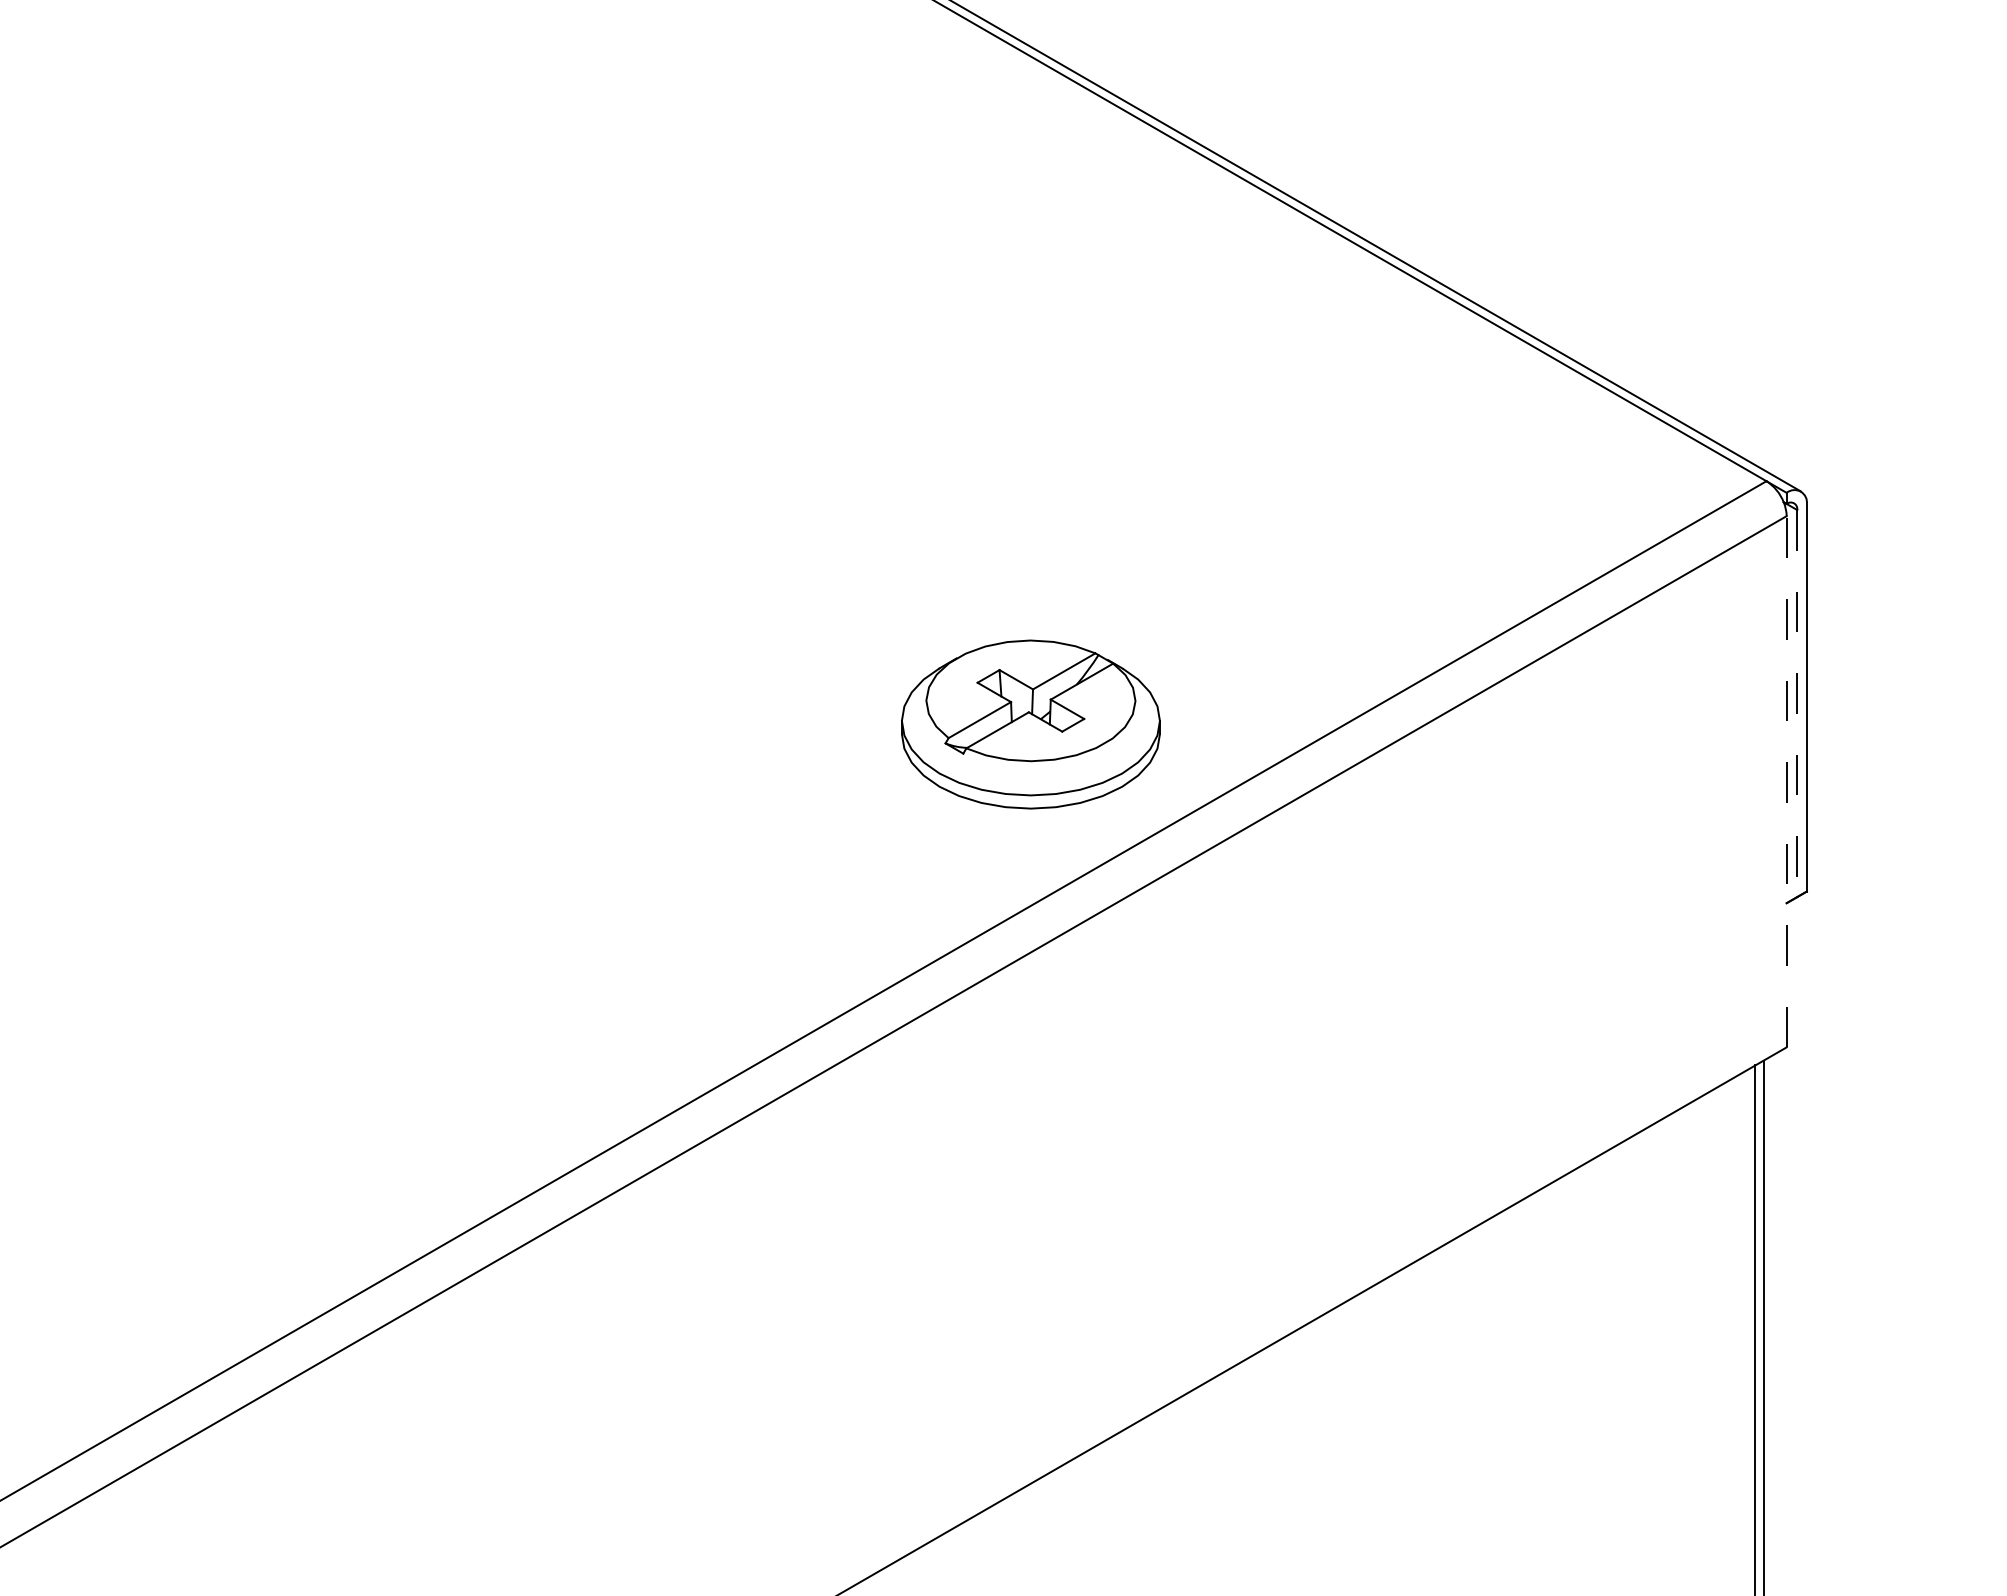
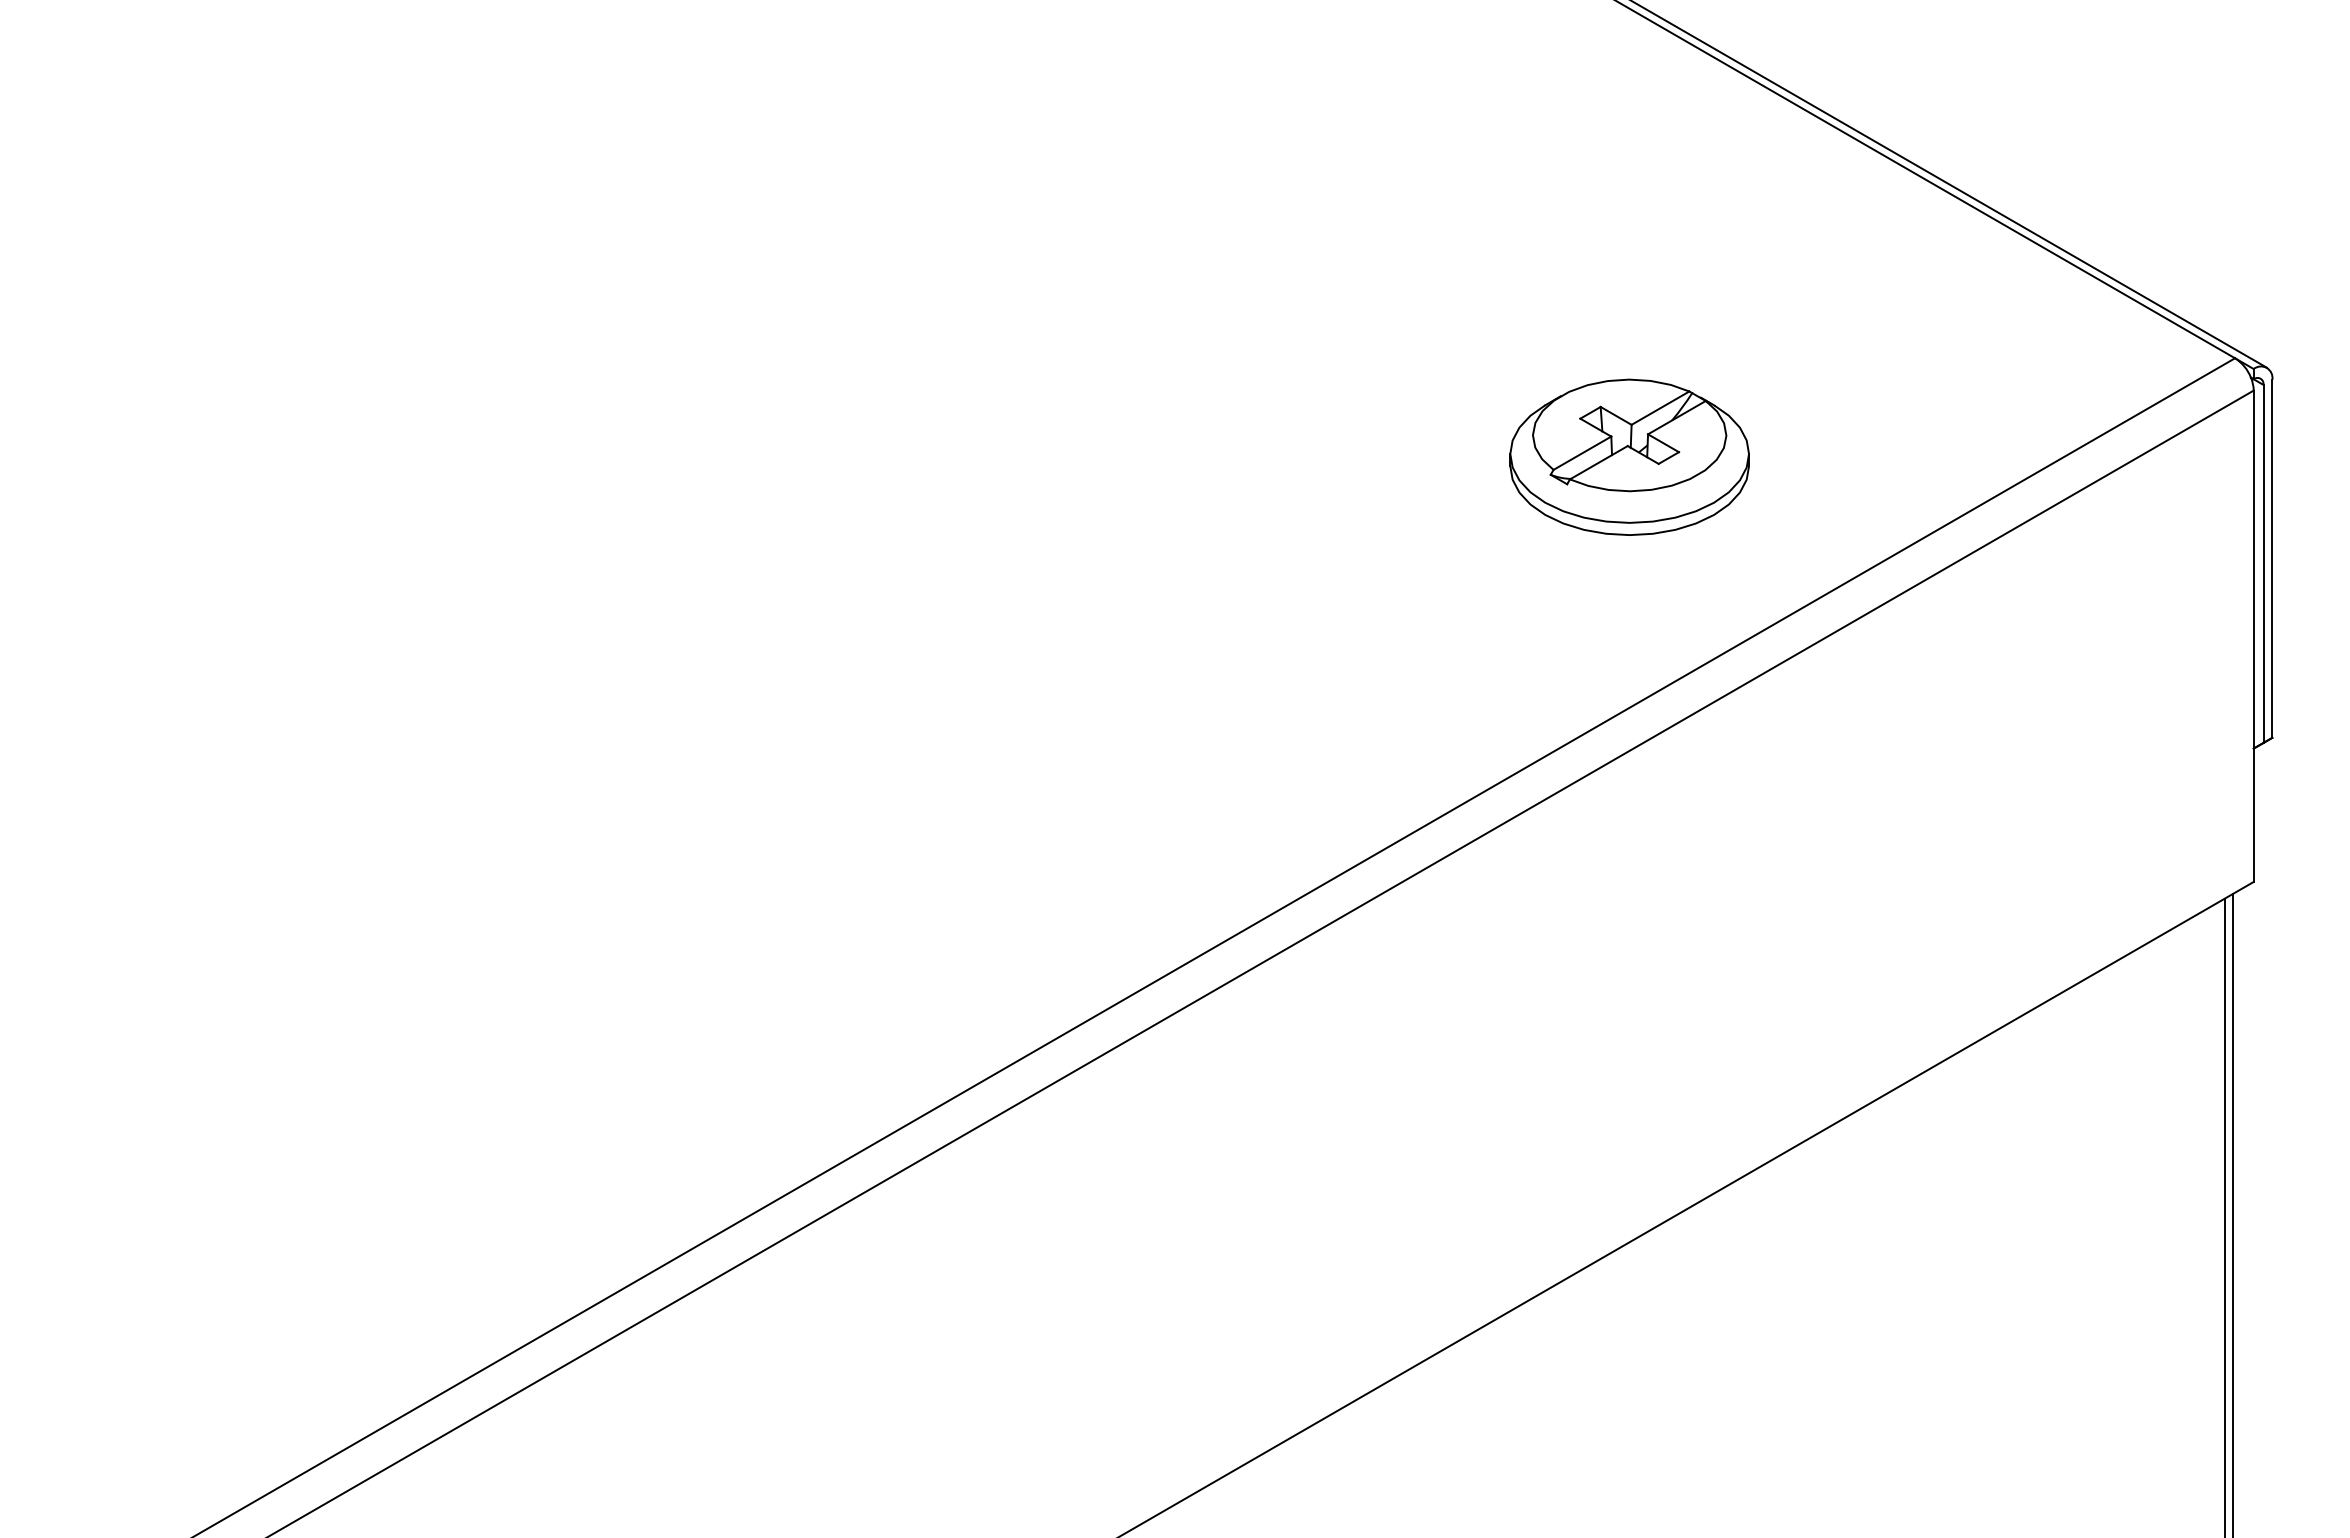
line: (1797, 704) -> (2263, 564), dashed -> solid
part: (1030, 723) -> (1629, 456), moved
line: (1786, 782) -> (2253, 636), dashed -> solid

